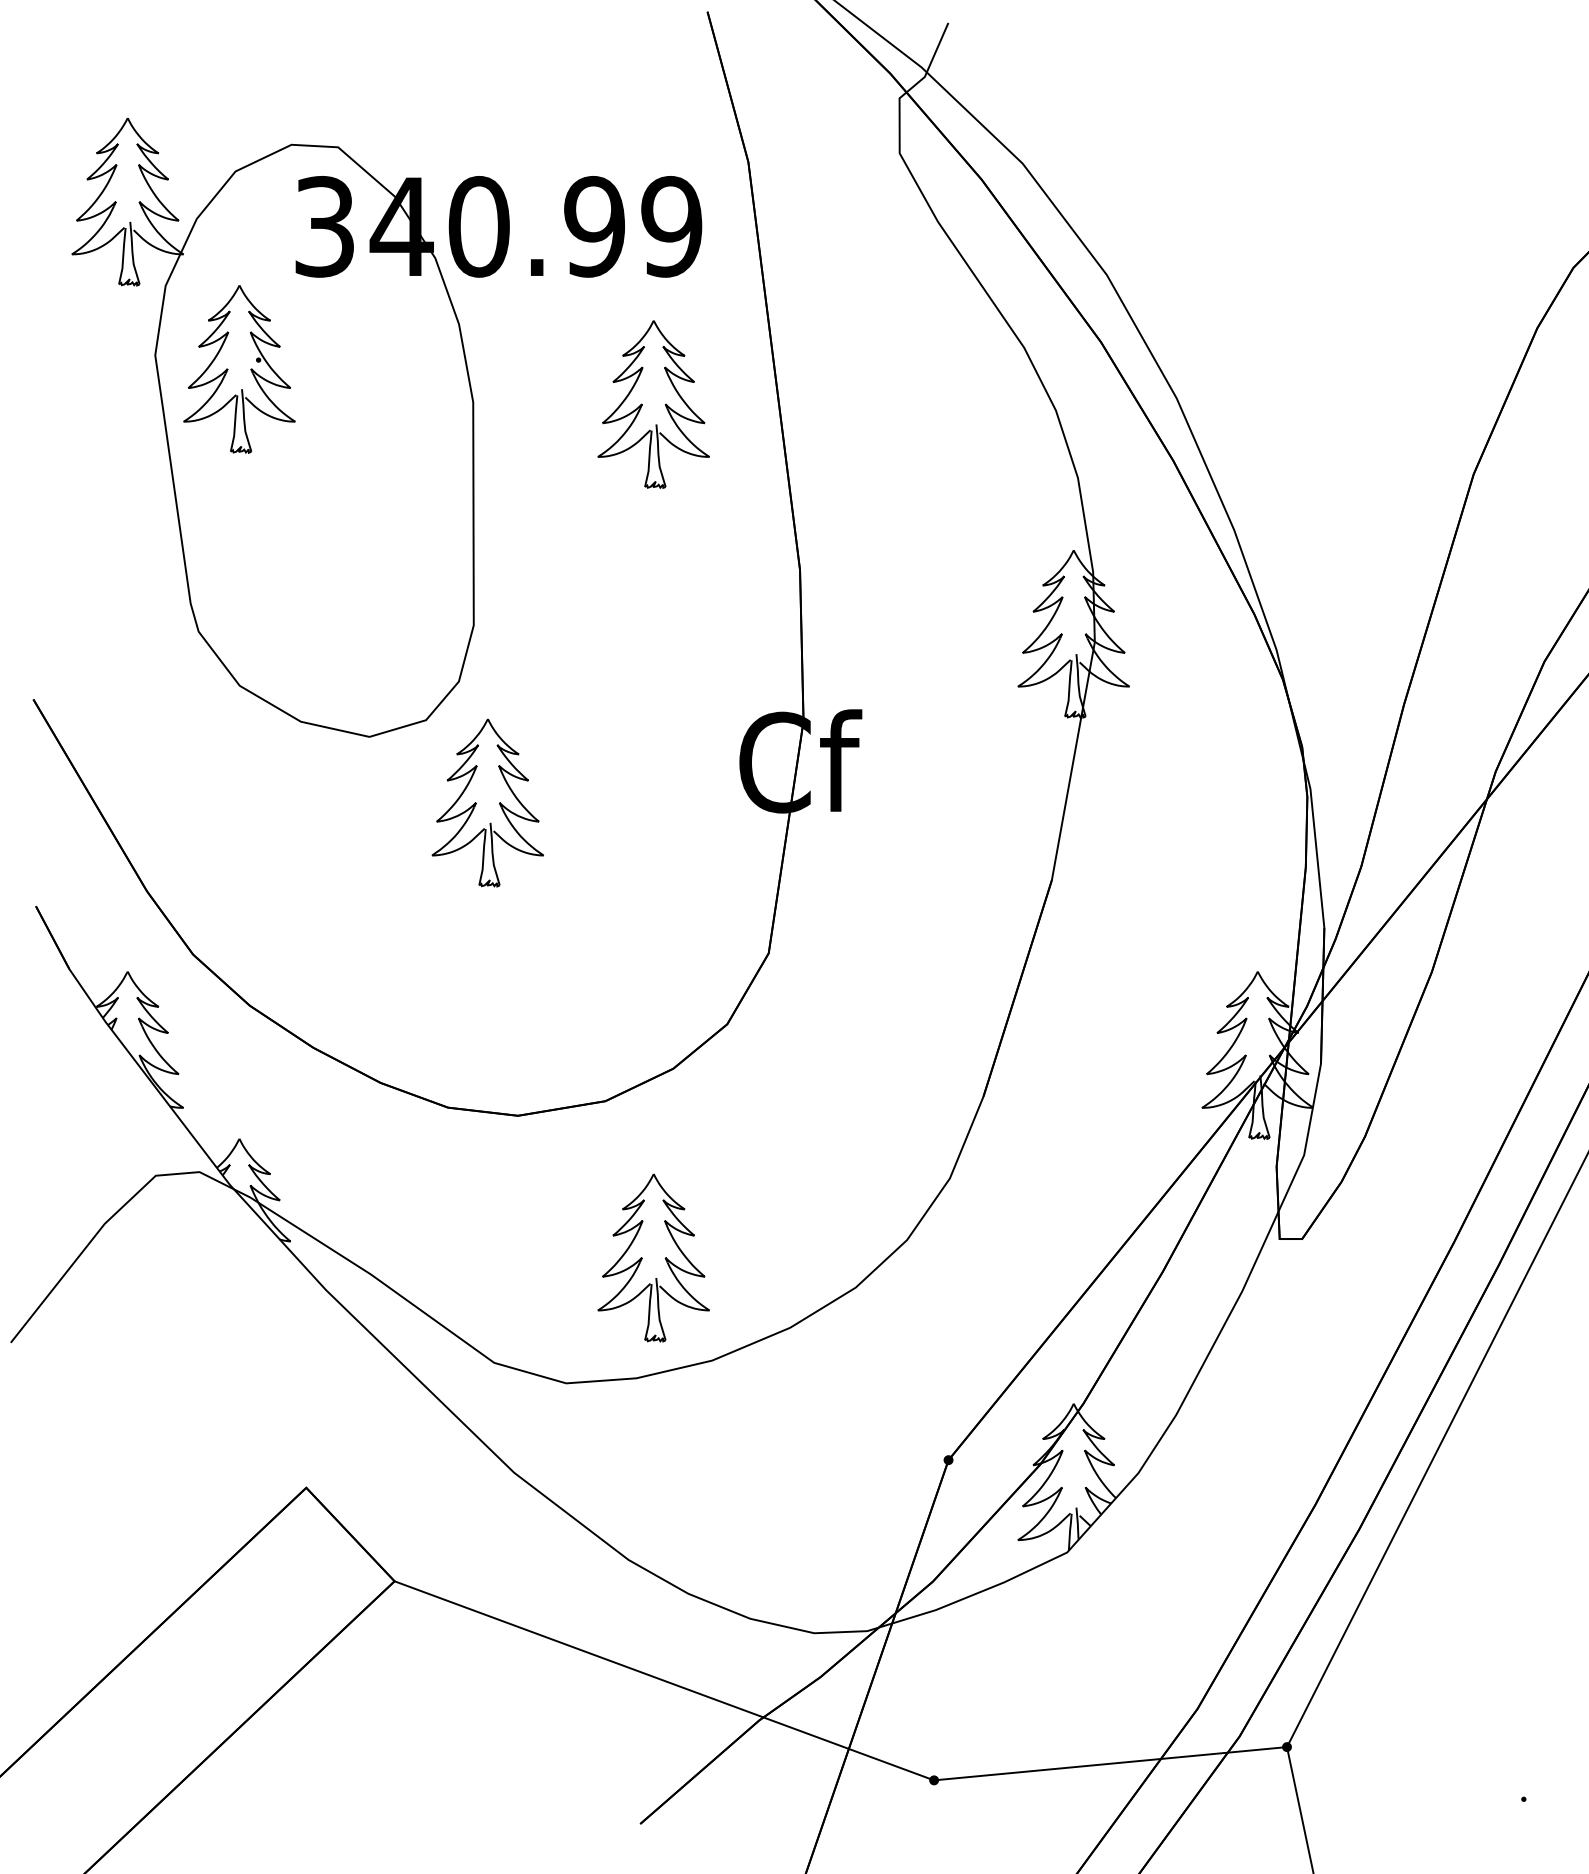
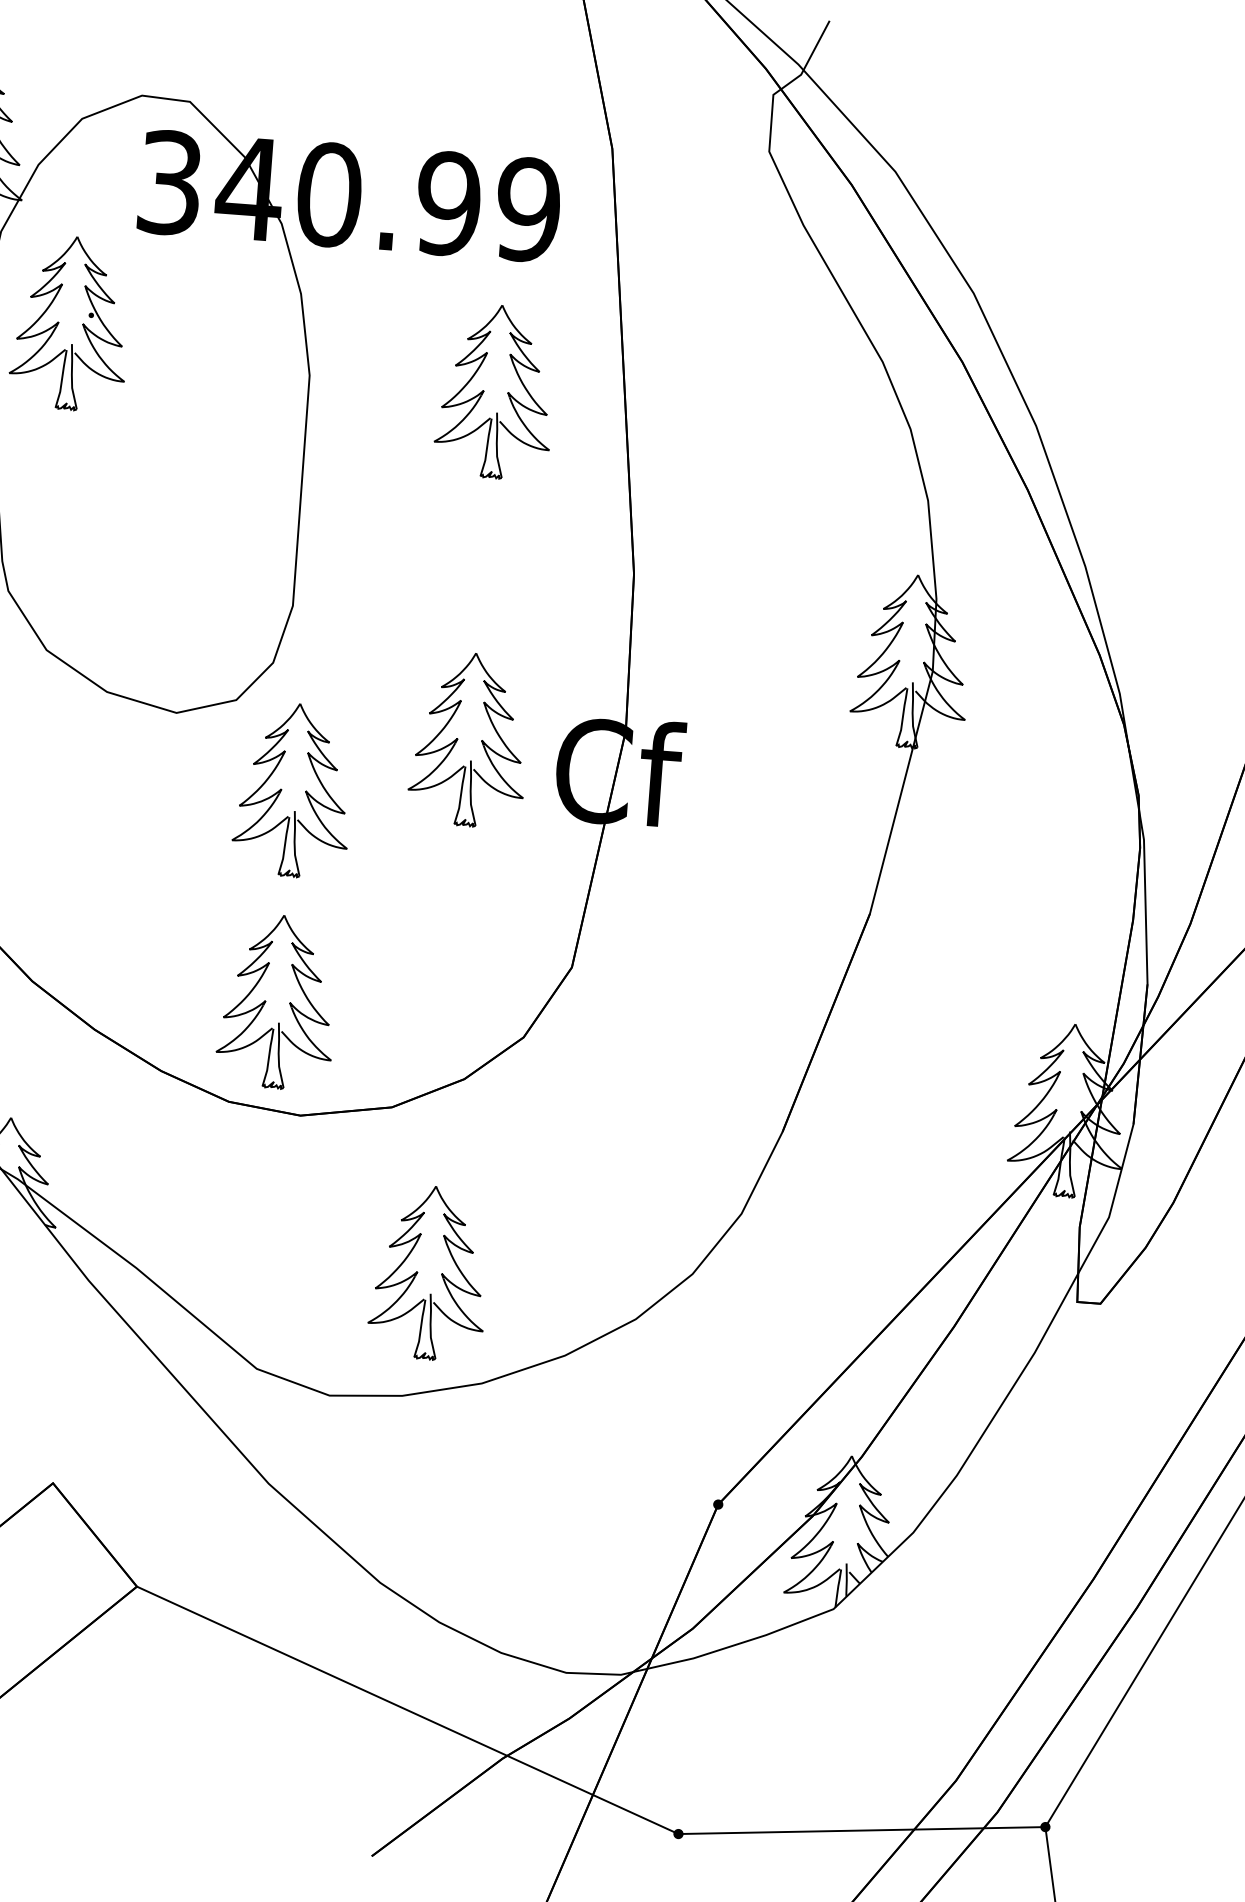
part: (653, 741) -> (469, 739), added
part: (487, 1007) -> (277, 1001), added

